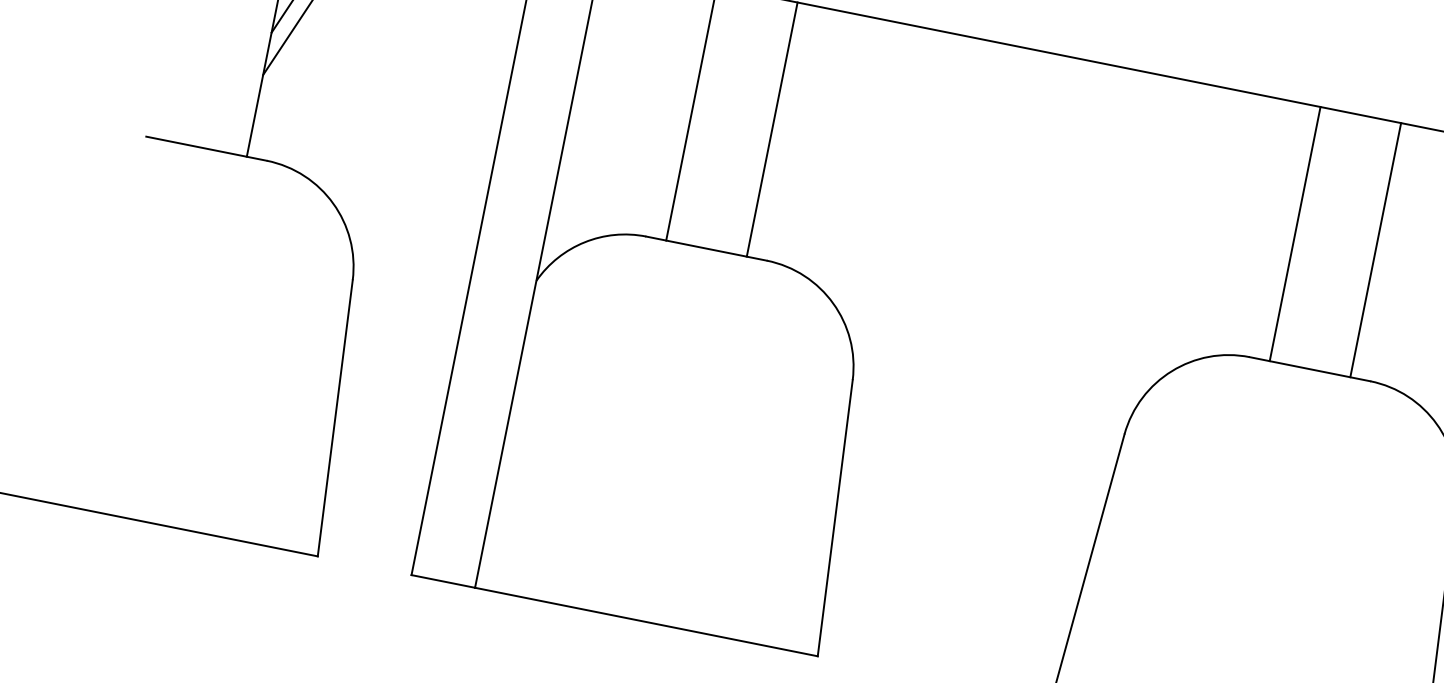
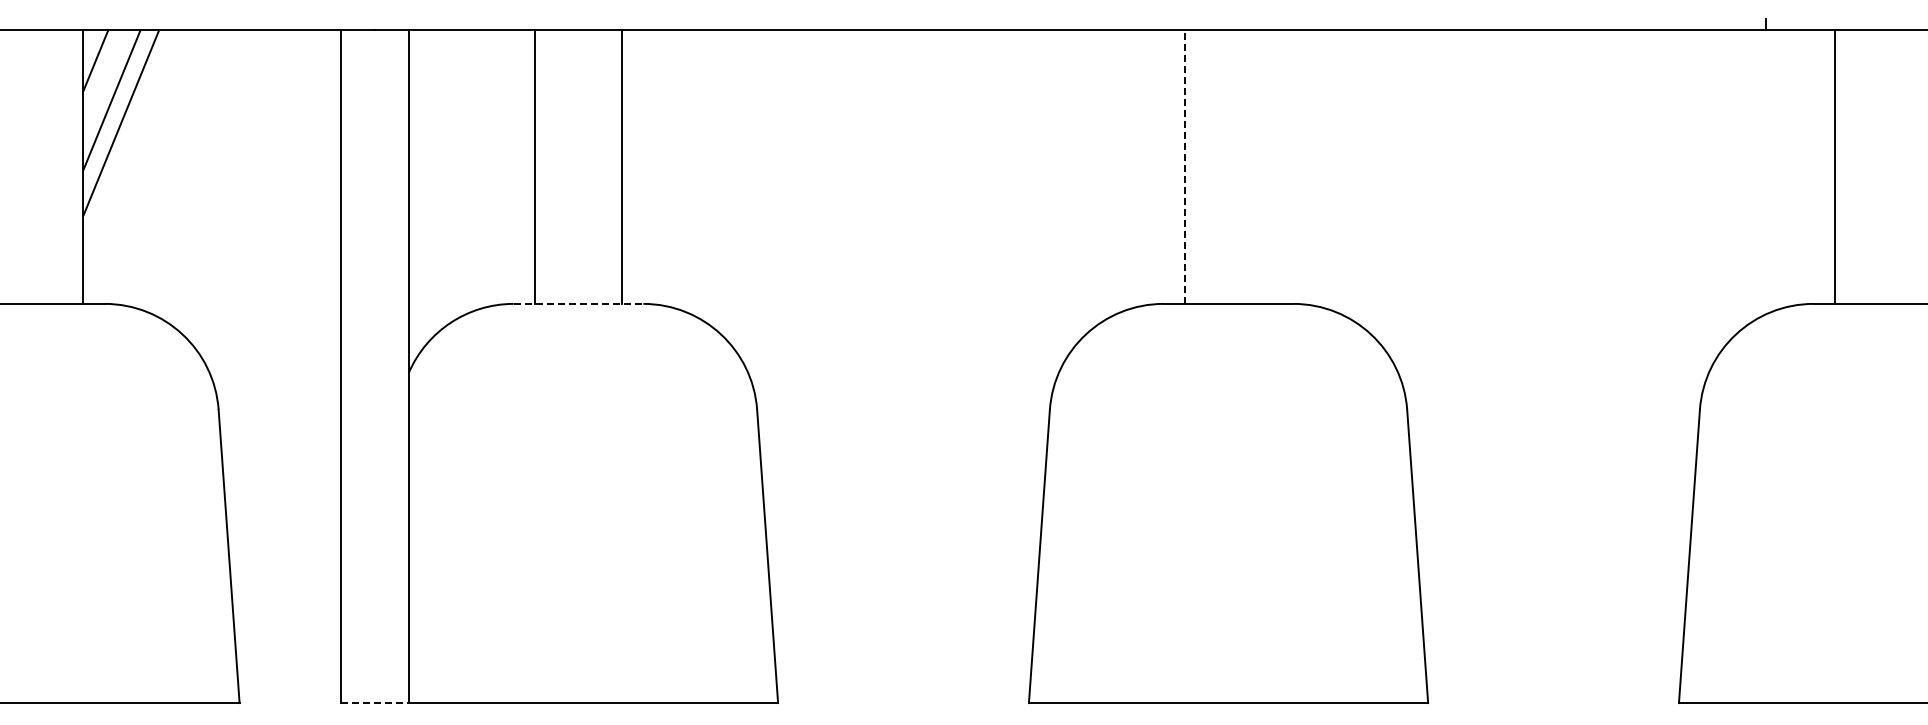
line: (1295, 234) -> (1185, 167), solid -> dashed
line: (706, 248) -> (578, 303), solid -> dashed
line: (1375, 249) -> (1271, 166), removed
line: (443, 581) -> (375, 703), solid -> dashed

